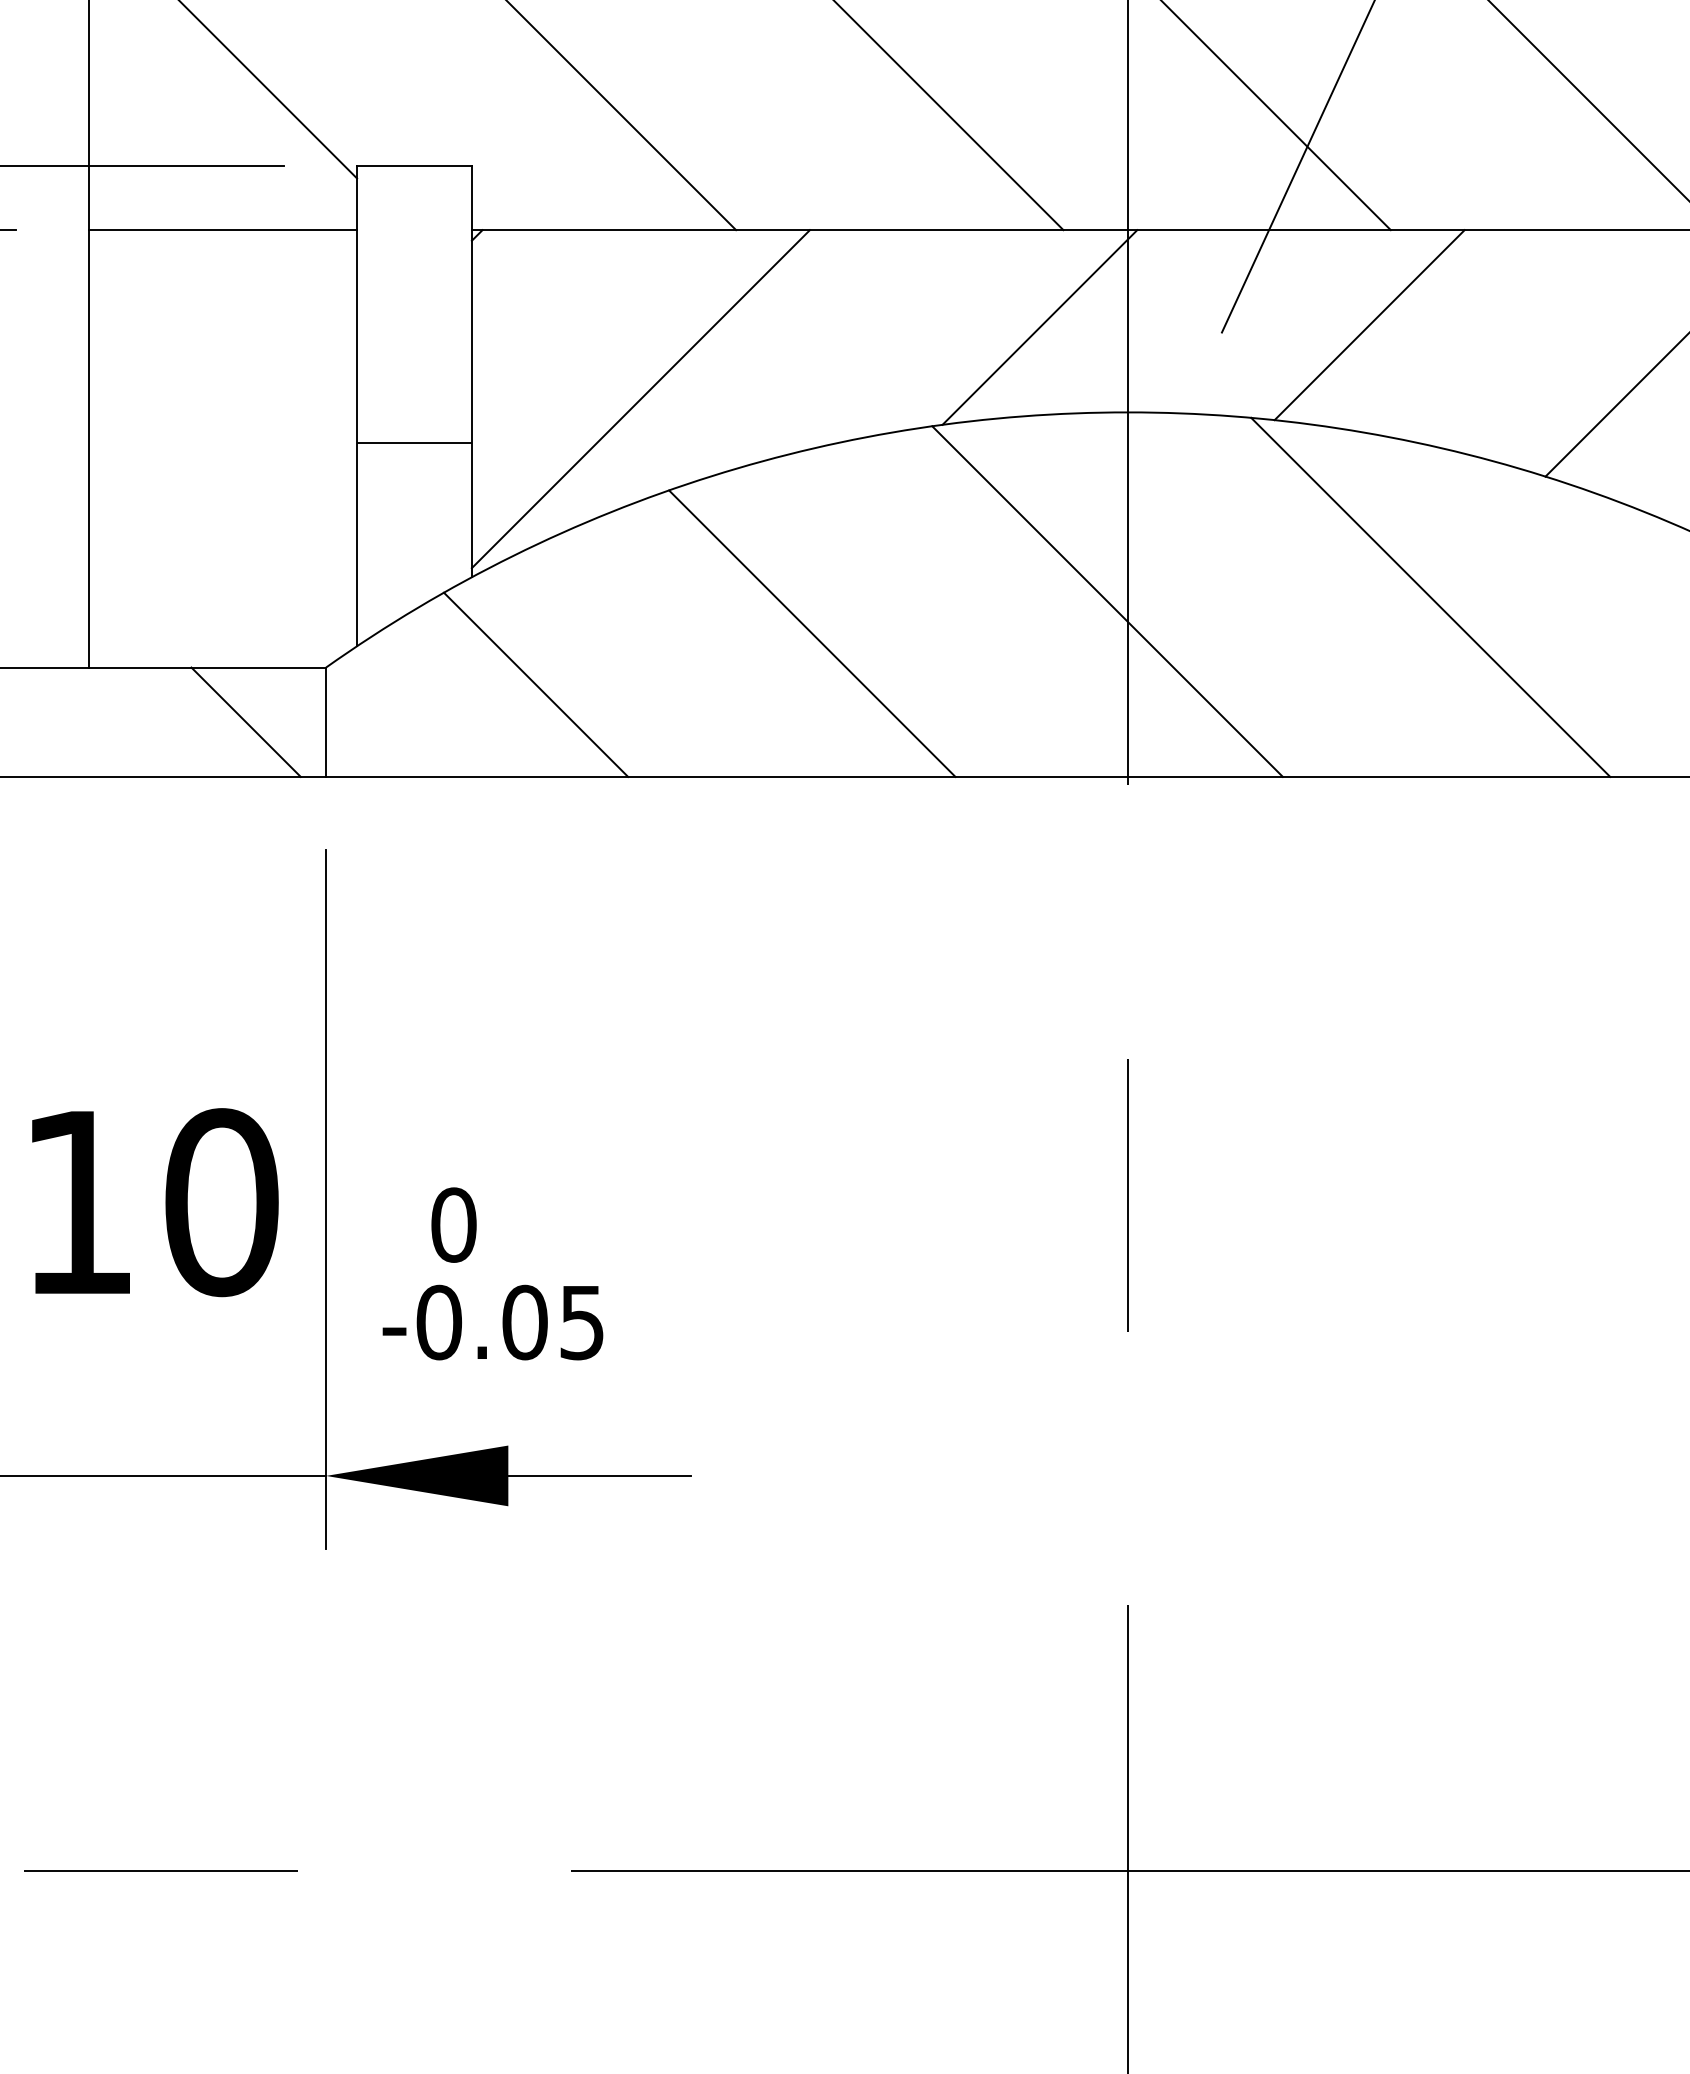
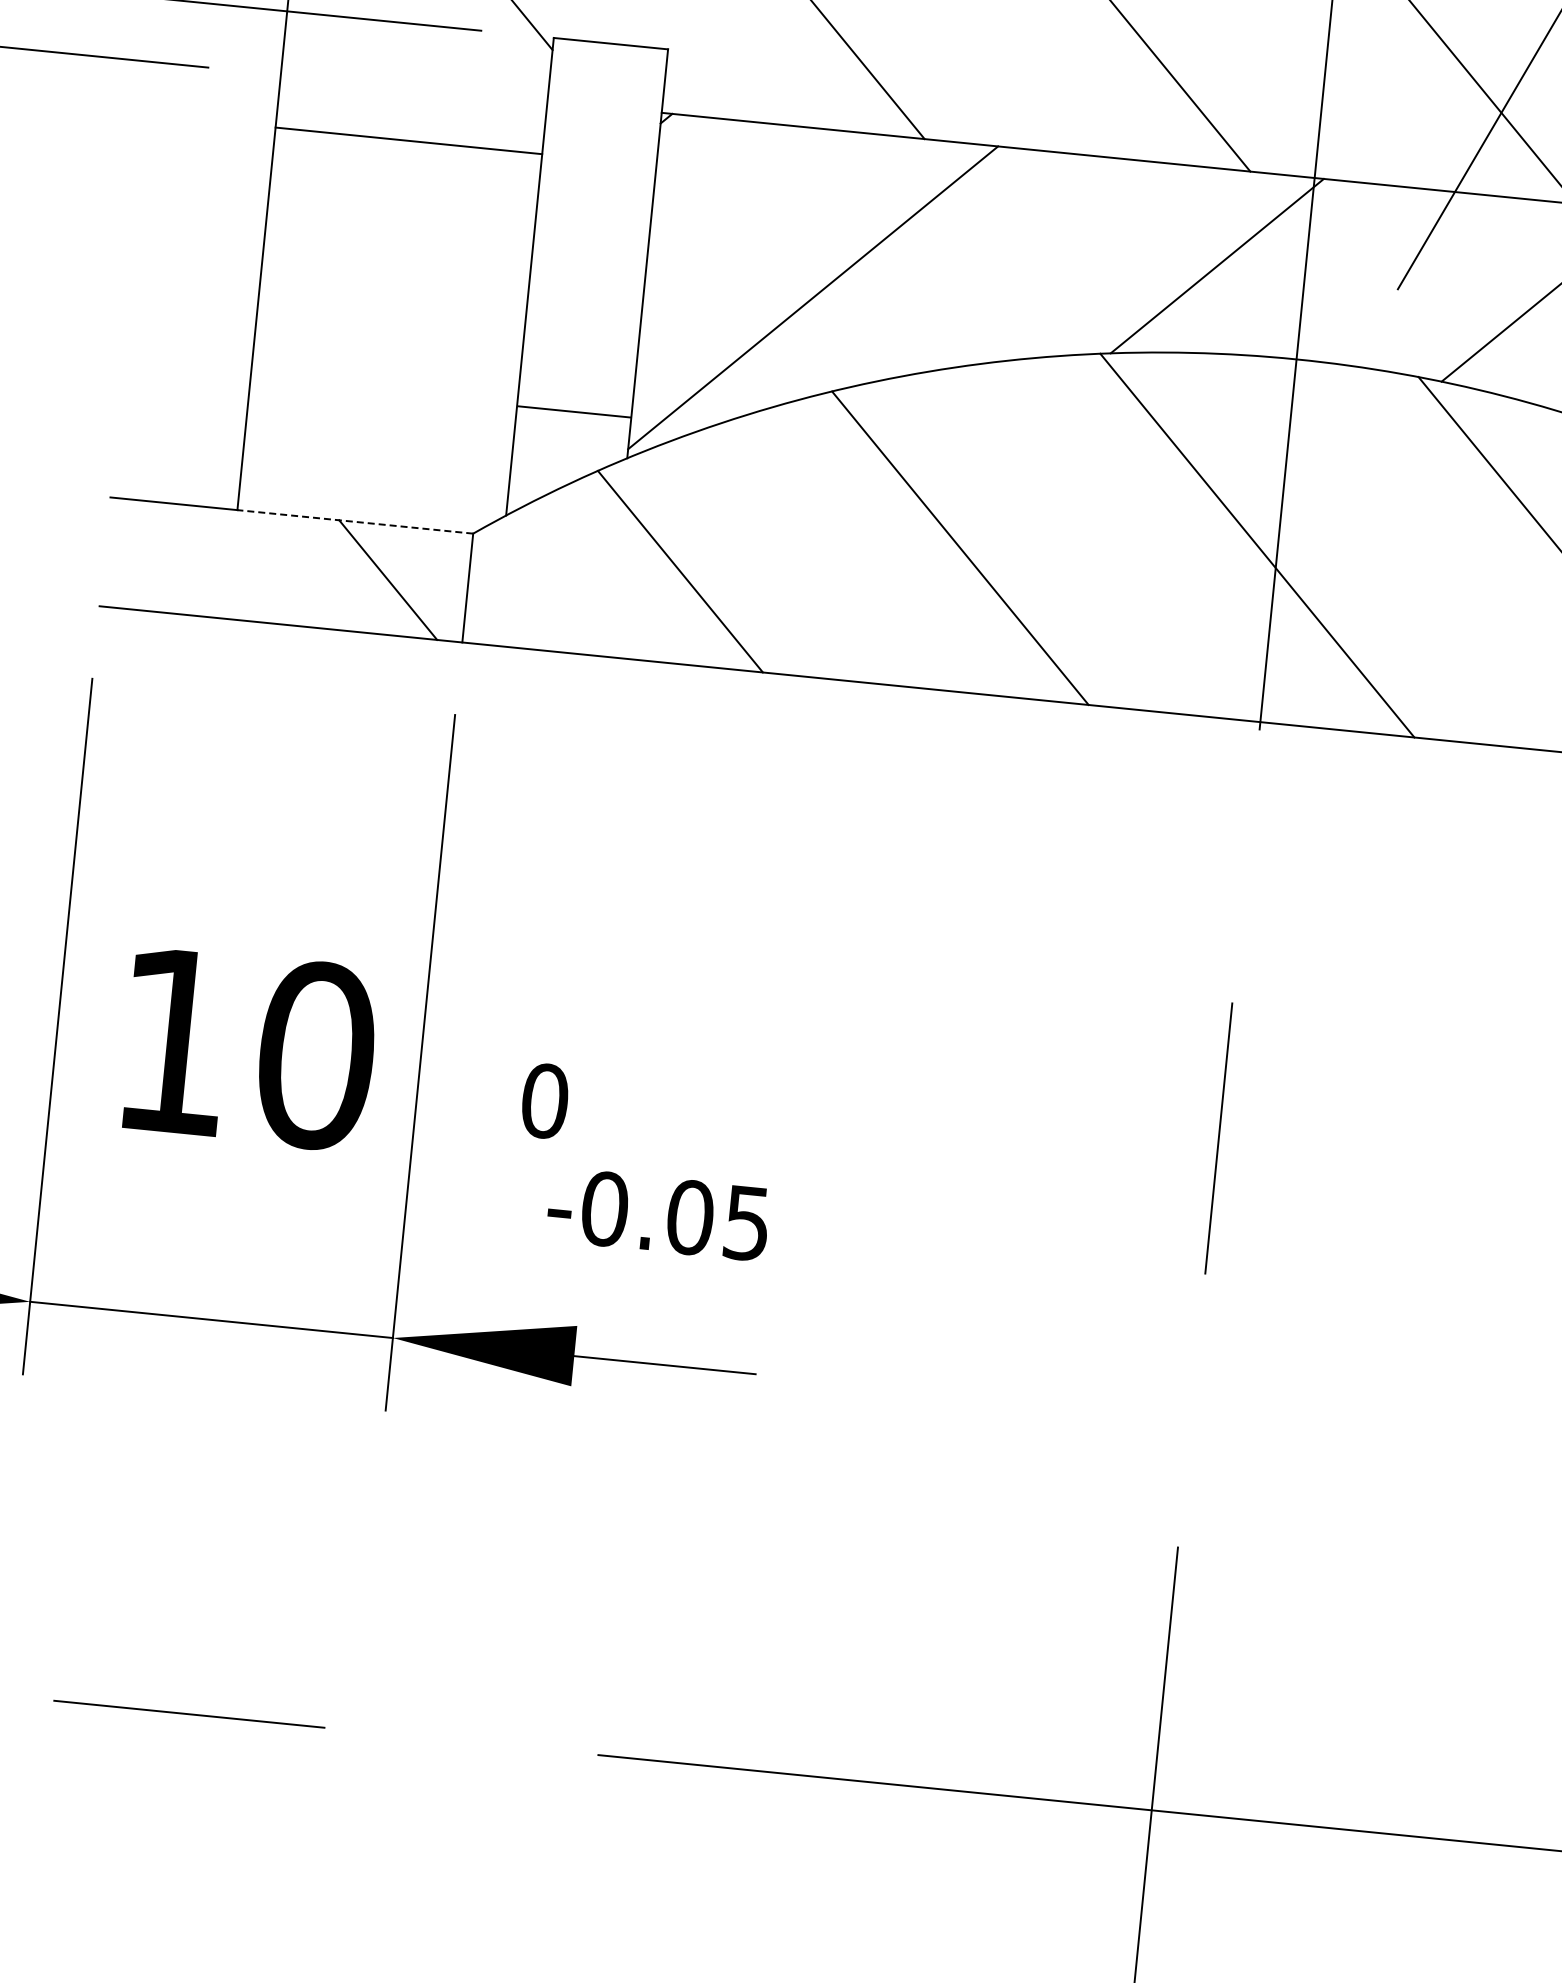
line: (223, 230) -> (409, 141), moved
line: (414, 443) -> (574, 412), moved
line: (207, 667) -> (355, 521), solid -> dashed
text: (492, 1322) -> (657, 1214), moved

